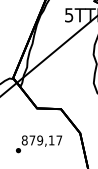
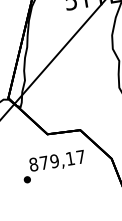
text: (38, 144) -> (53, 167), moved

